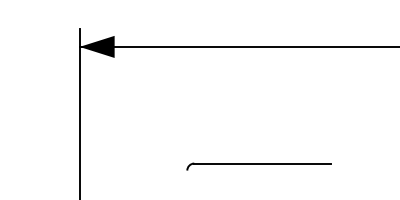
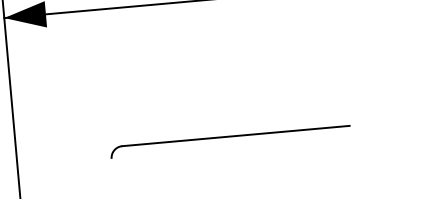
part: (258, 166) -> (230, 141), size x1.4

